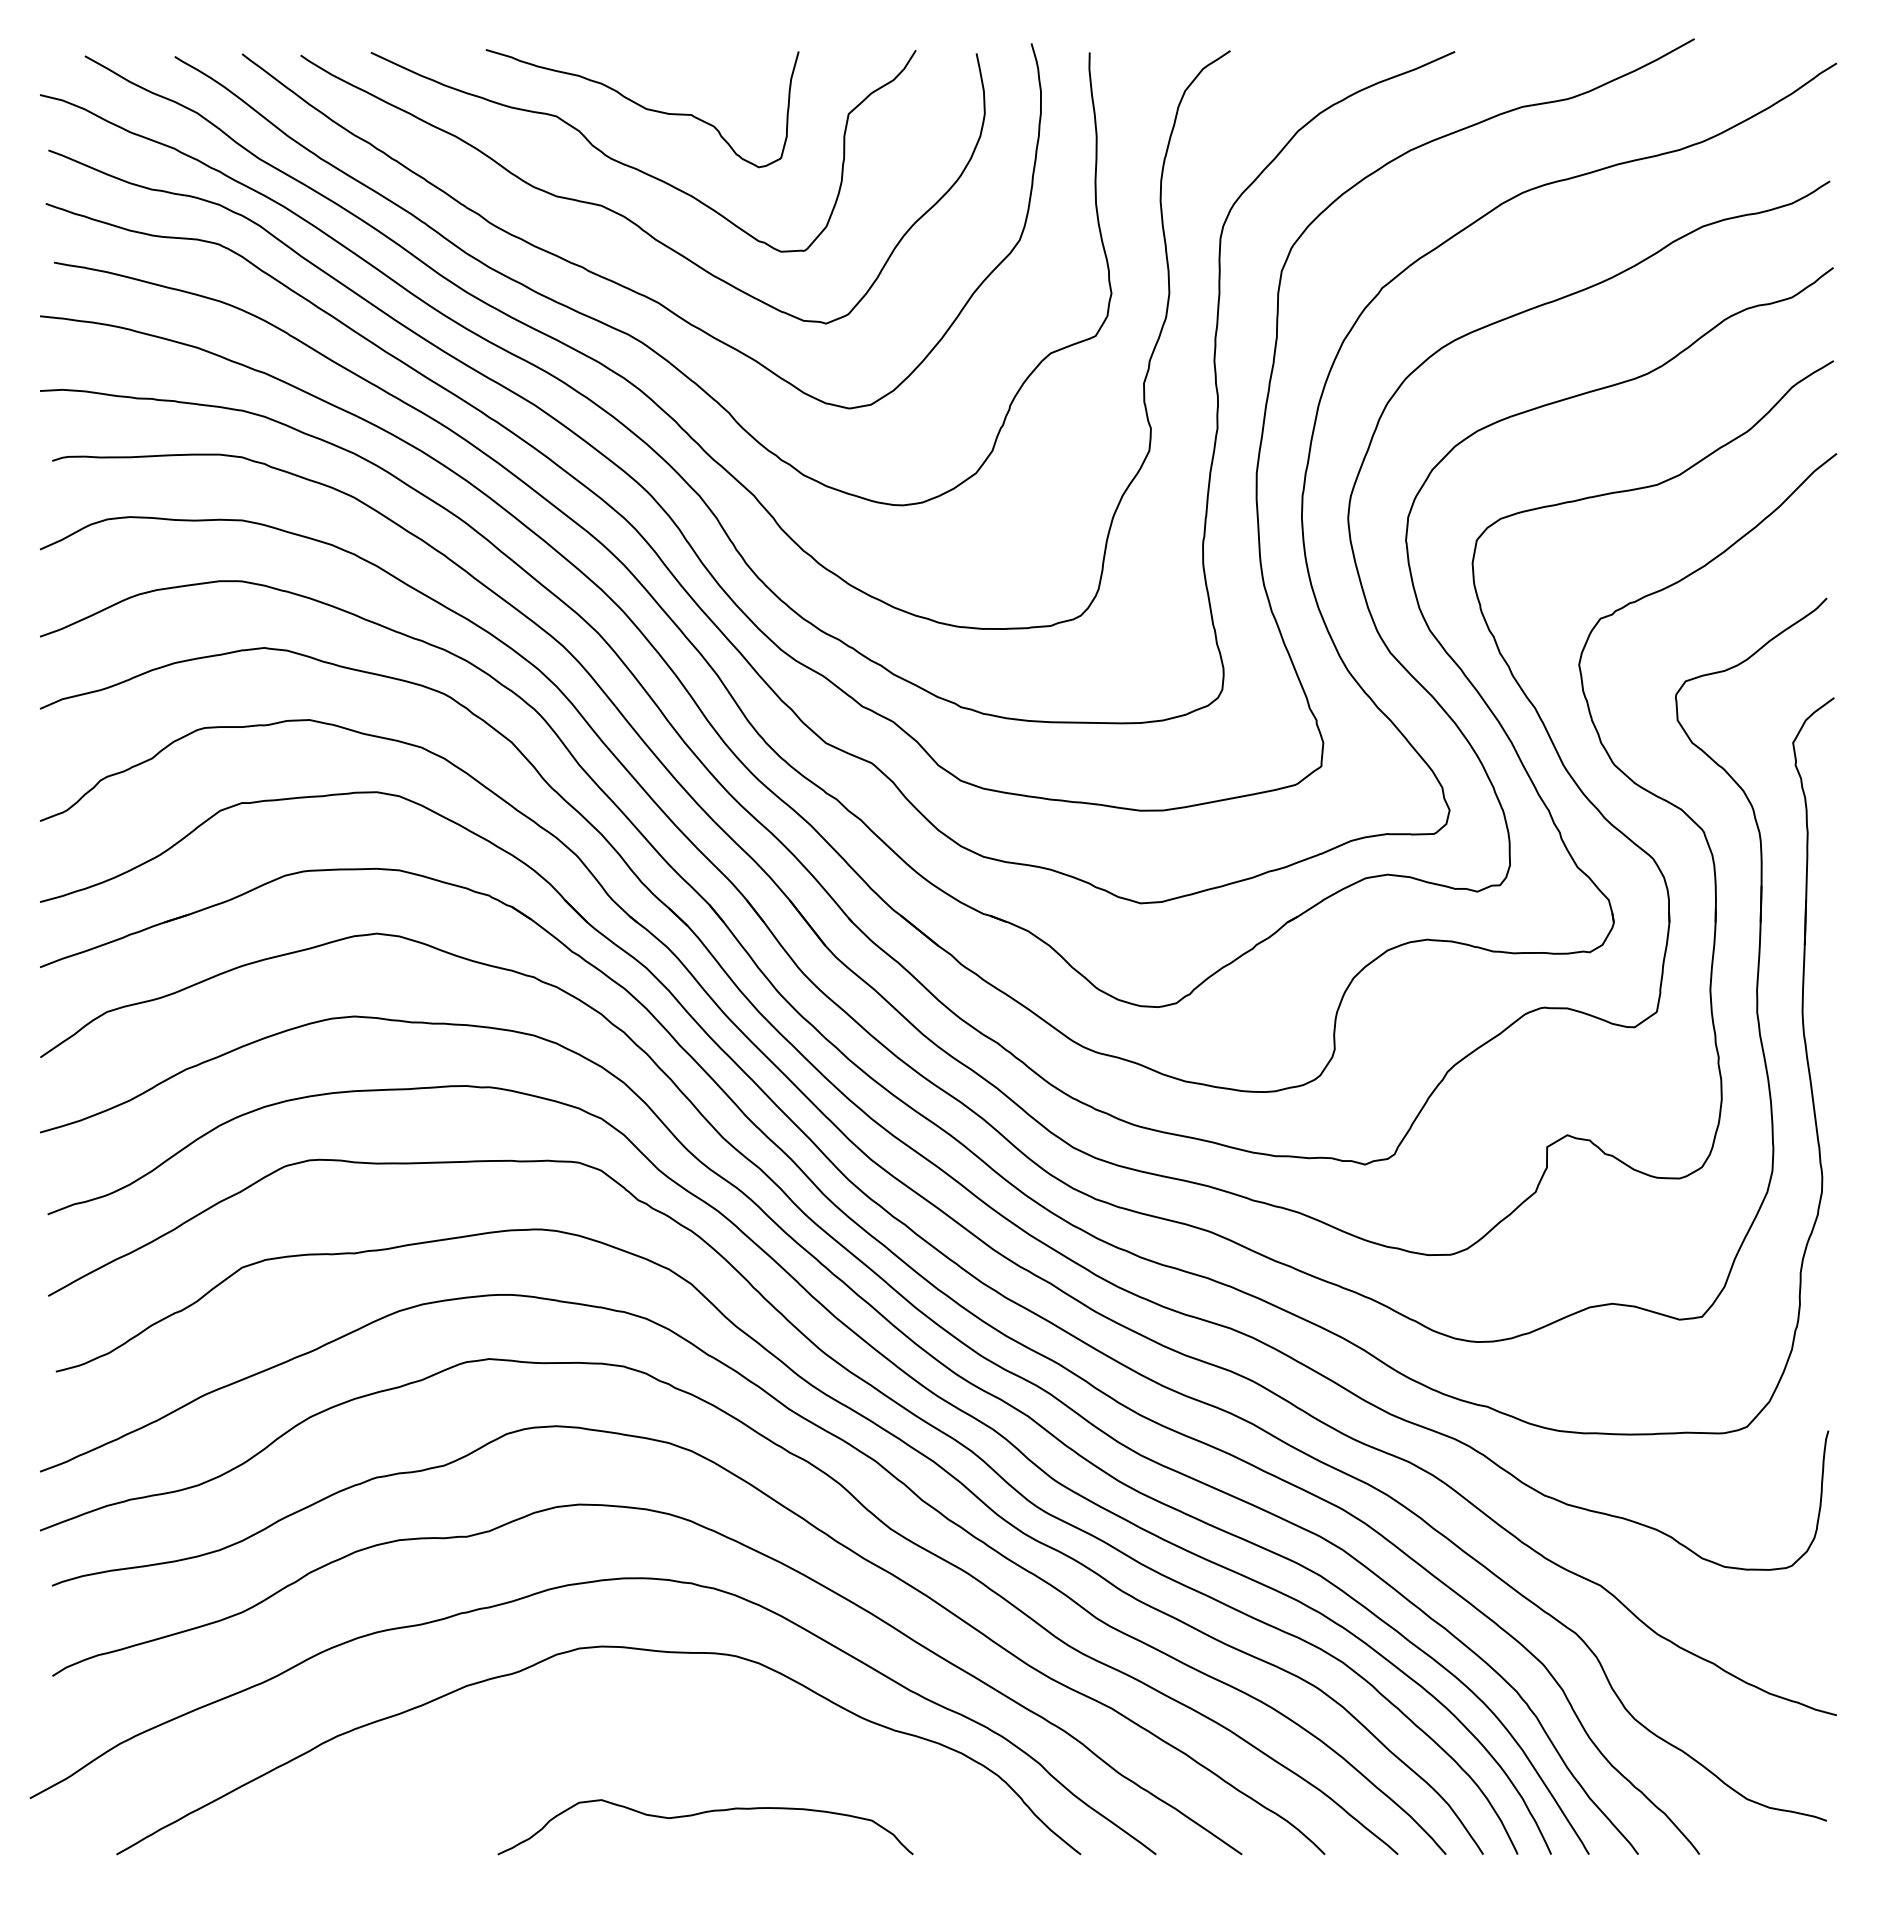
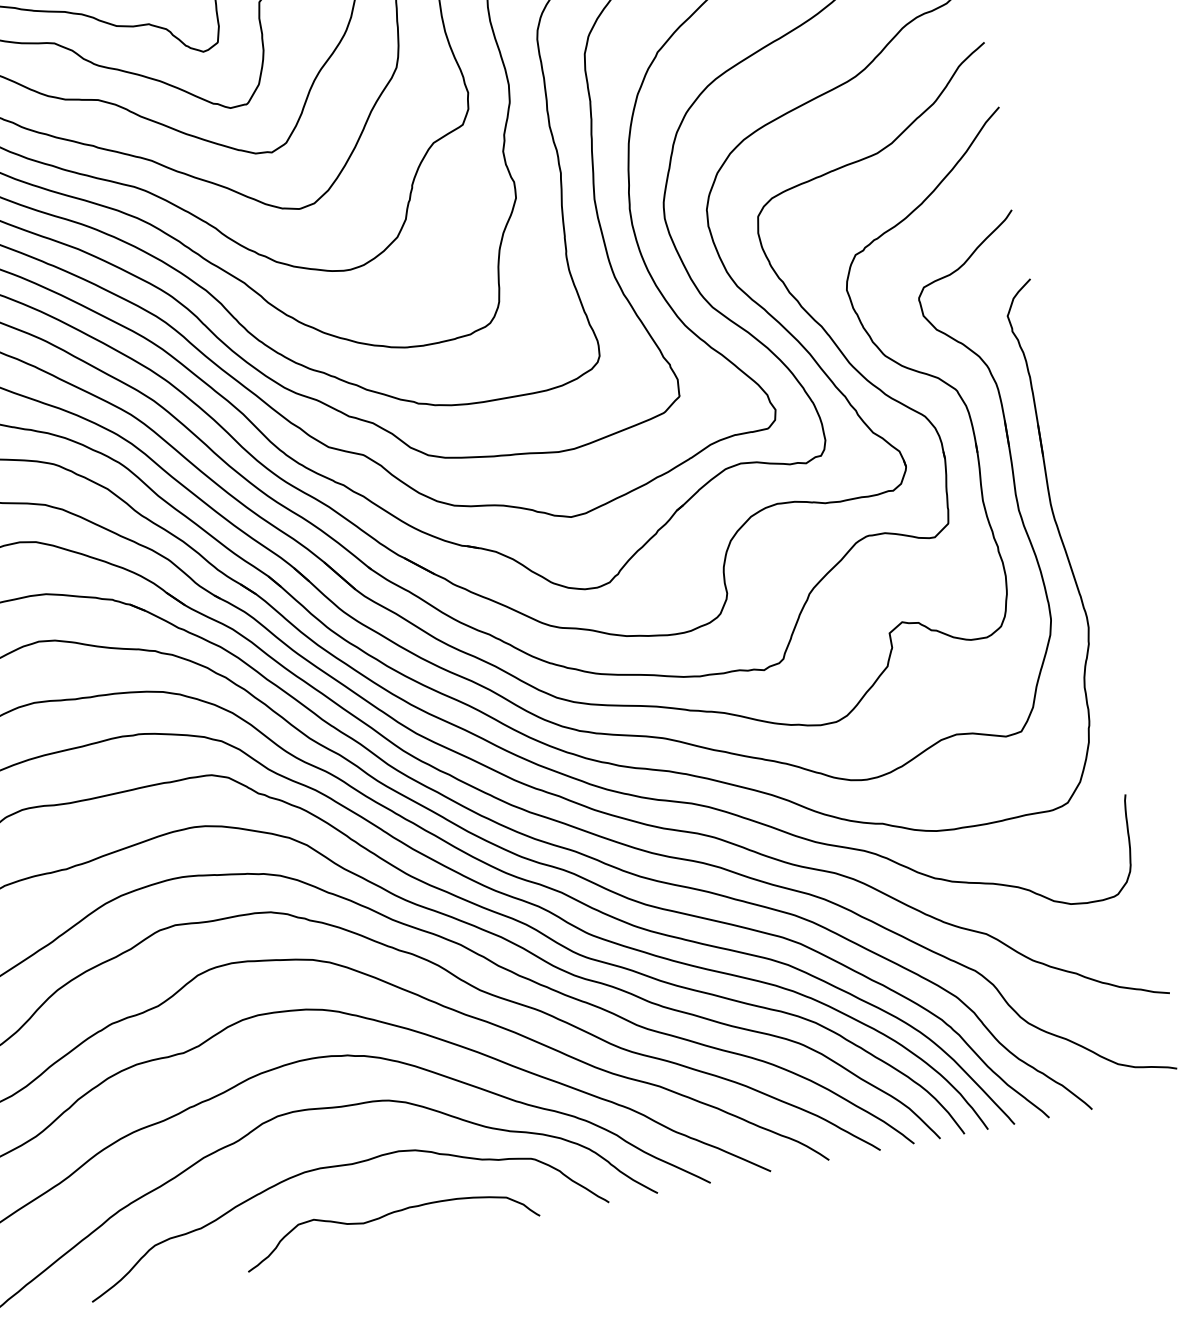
curve: (643, 1733) -> (334, 1167), added

